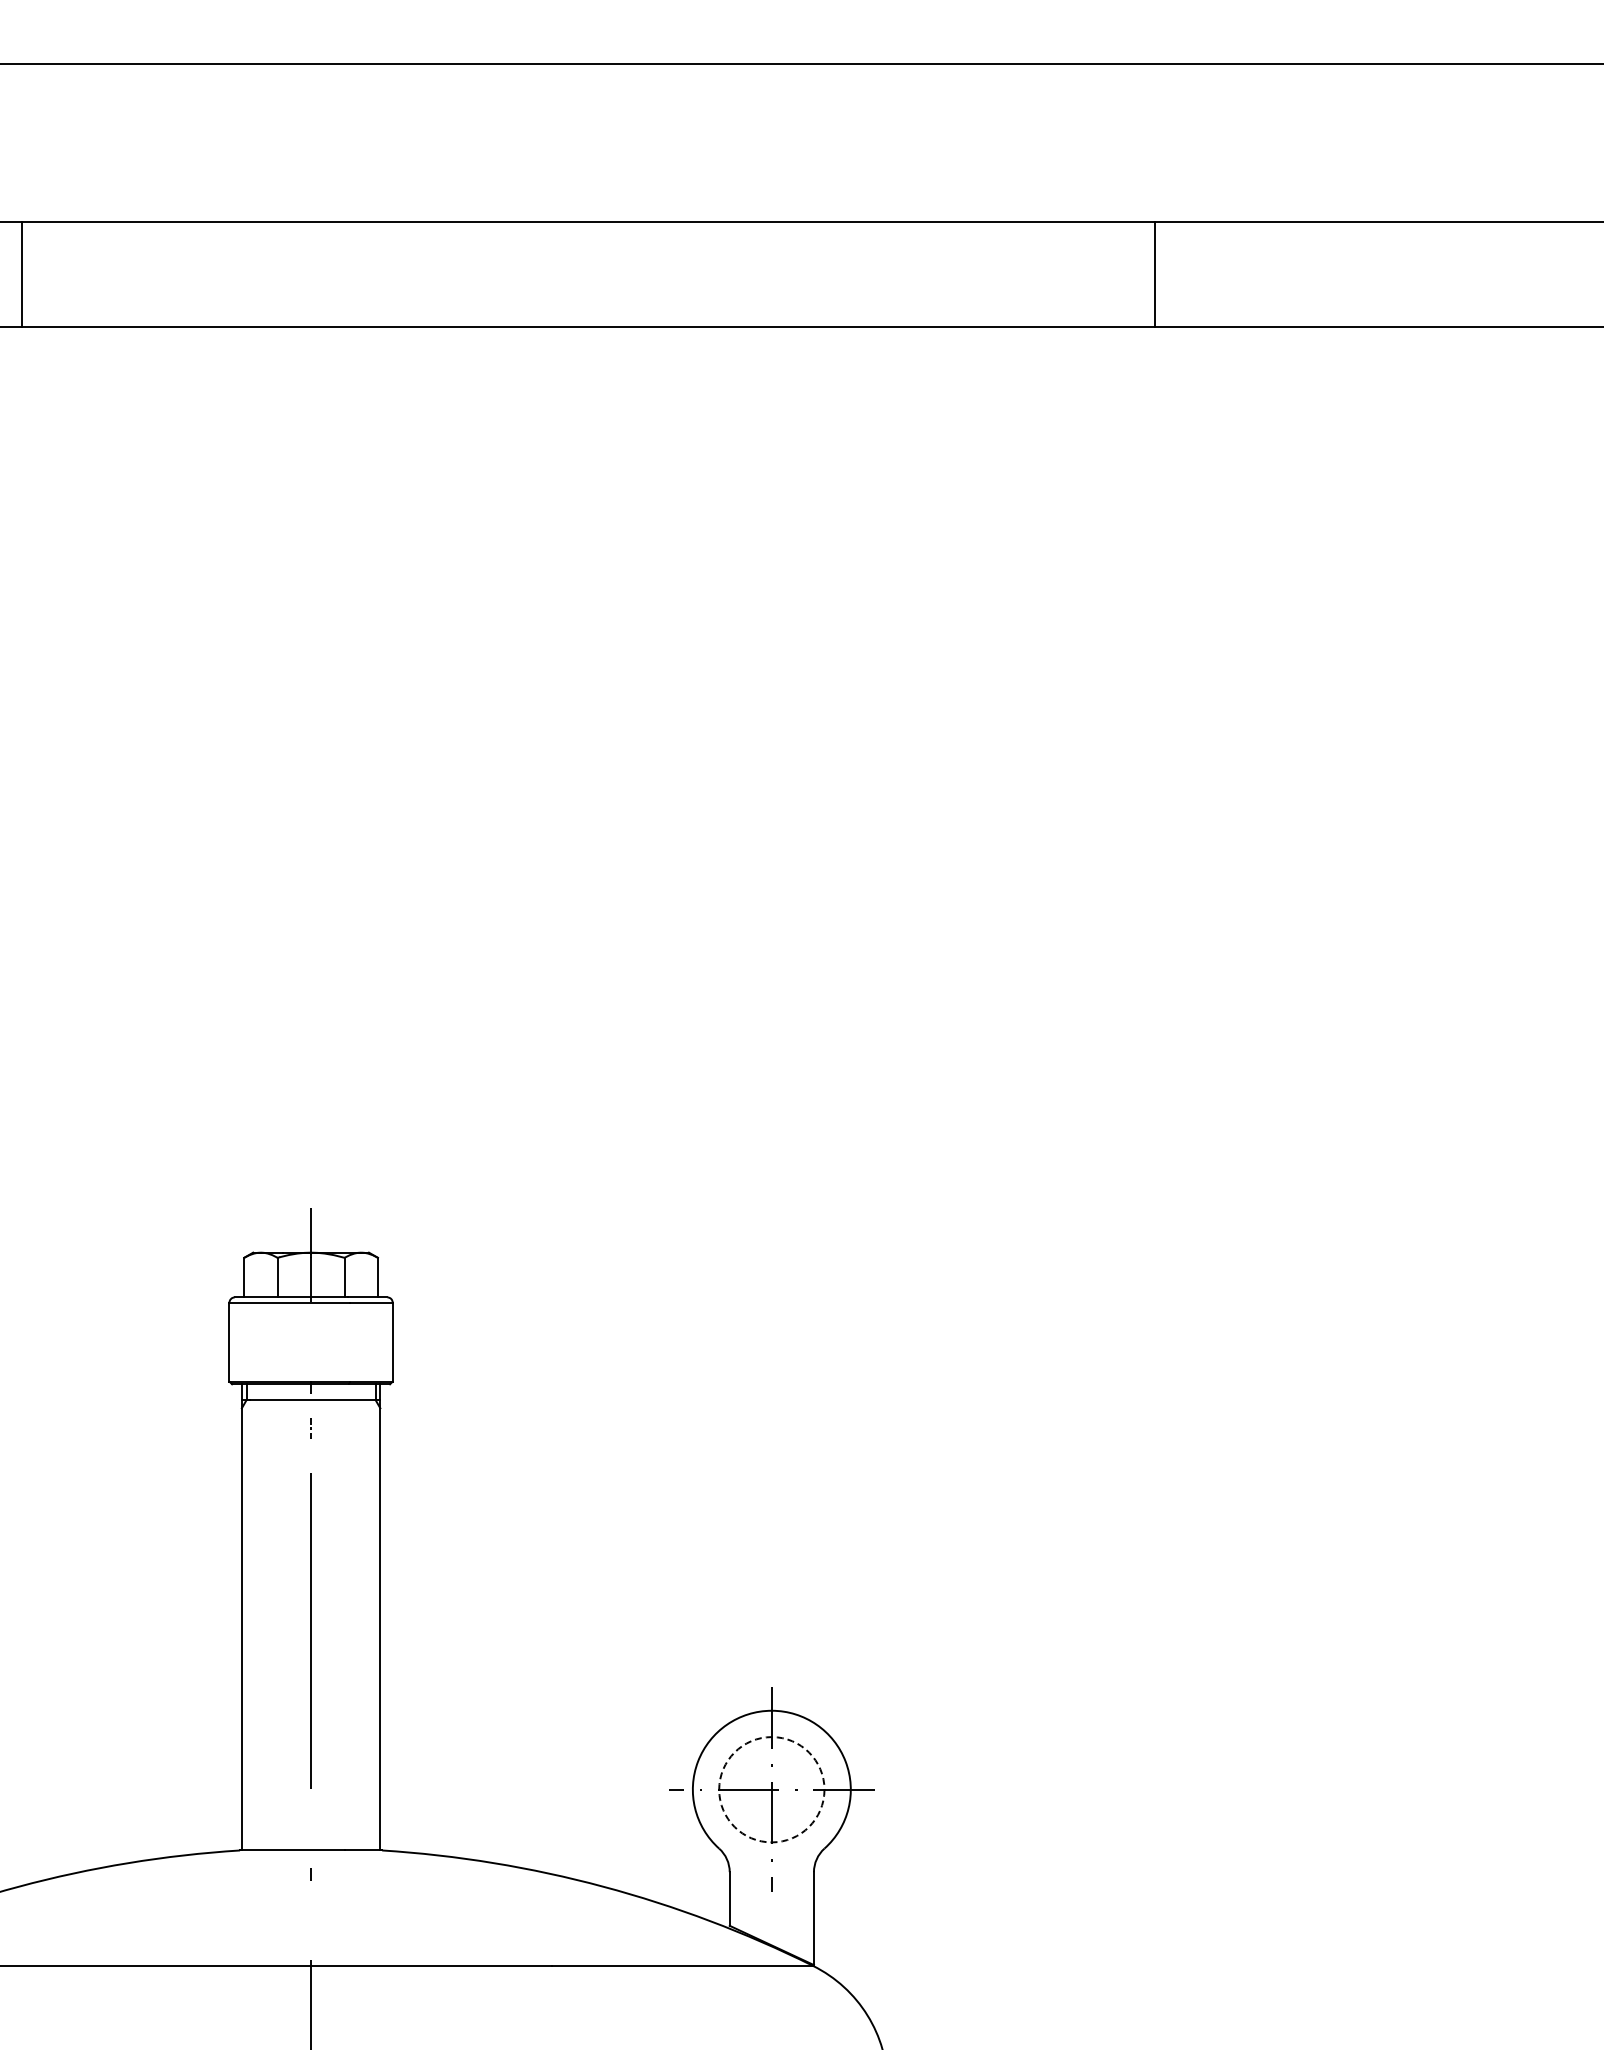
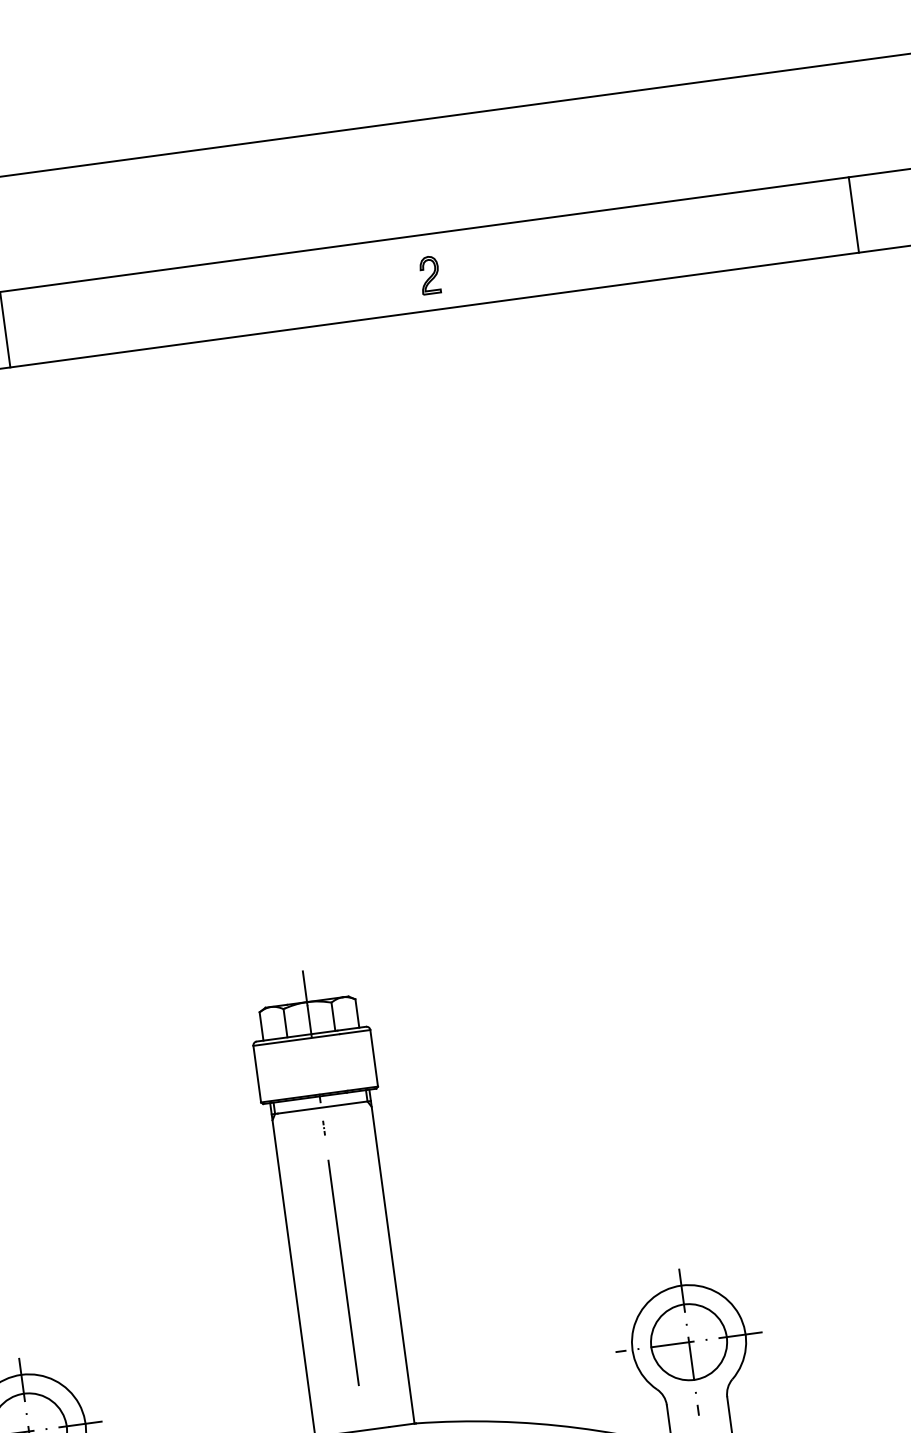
line: (1154, 274) -> (853, 214), moved
part: (613, 278) -> (429, 275), added
circle: (771, 1789) -> (688, 1342), dashed -> solid

